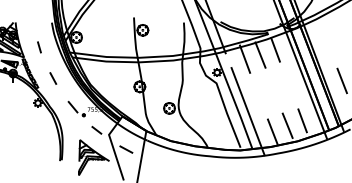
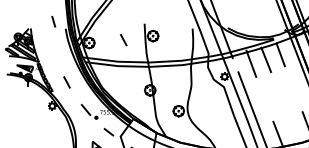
line: (112, 34) -> (123, 40), added
line: (39, 47) -> (53, 21), moved
line: (287, 125) -> (292, 127), removed

